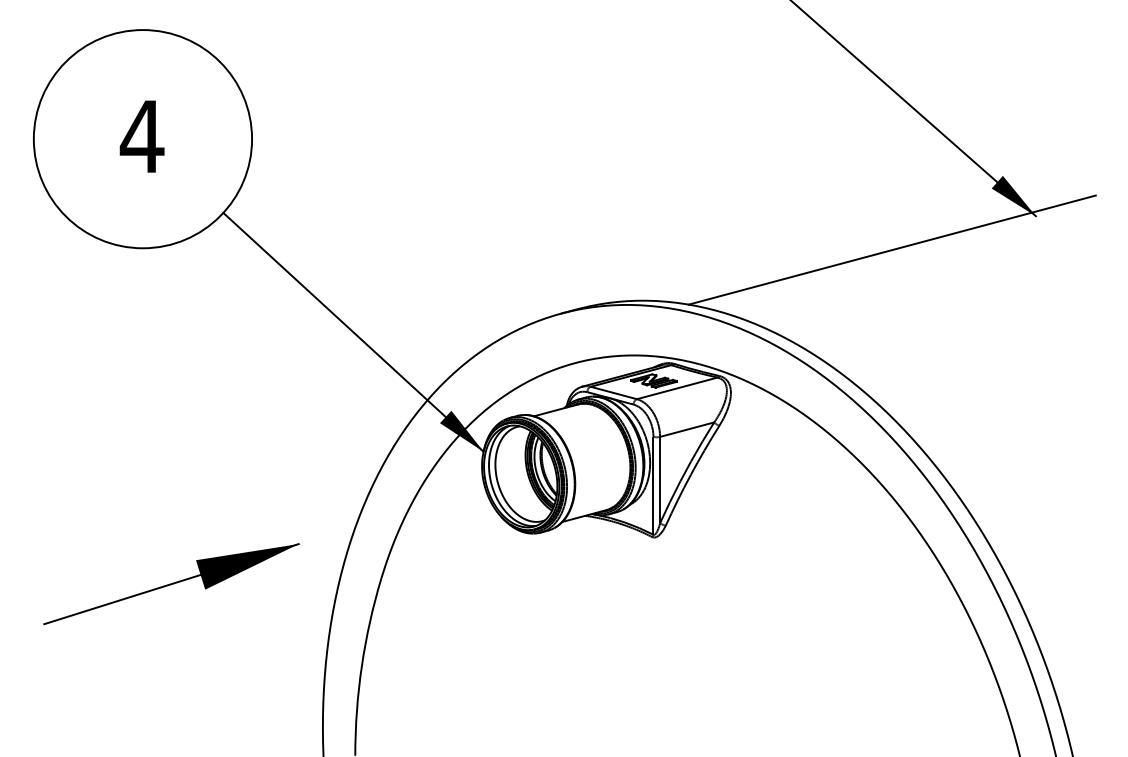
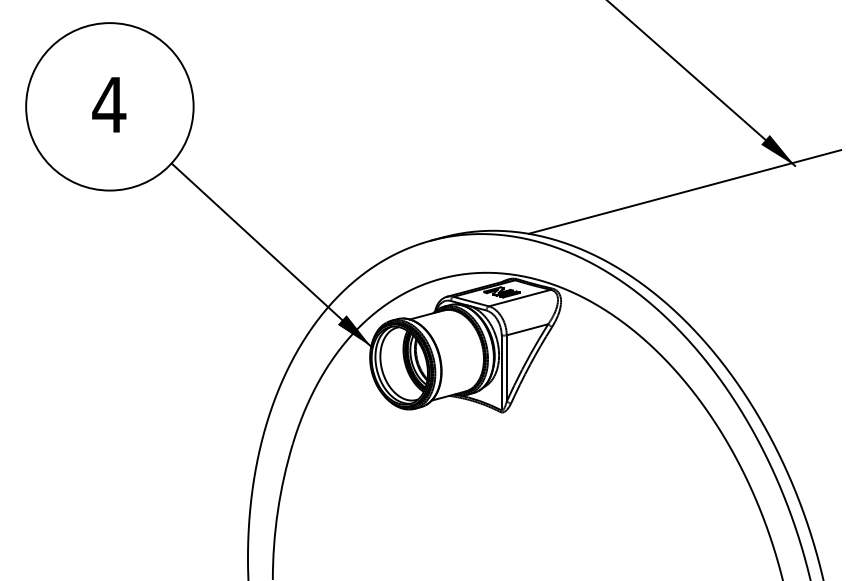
part: (171, 584) -> (131, 448), removed

